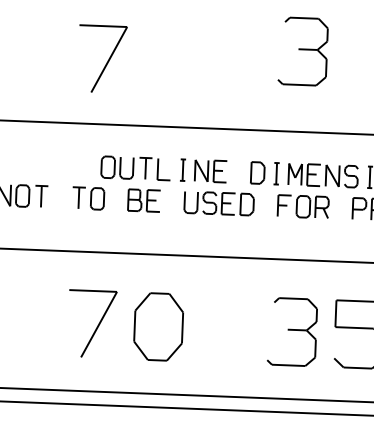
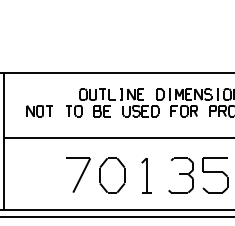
part: (302, 51) -> (180, 31), removed
part: (102, 57) -> (78, 38), removed
part: (225, 329) -> (146, 175), added

